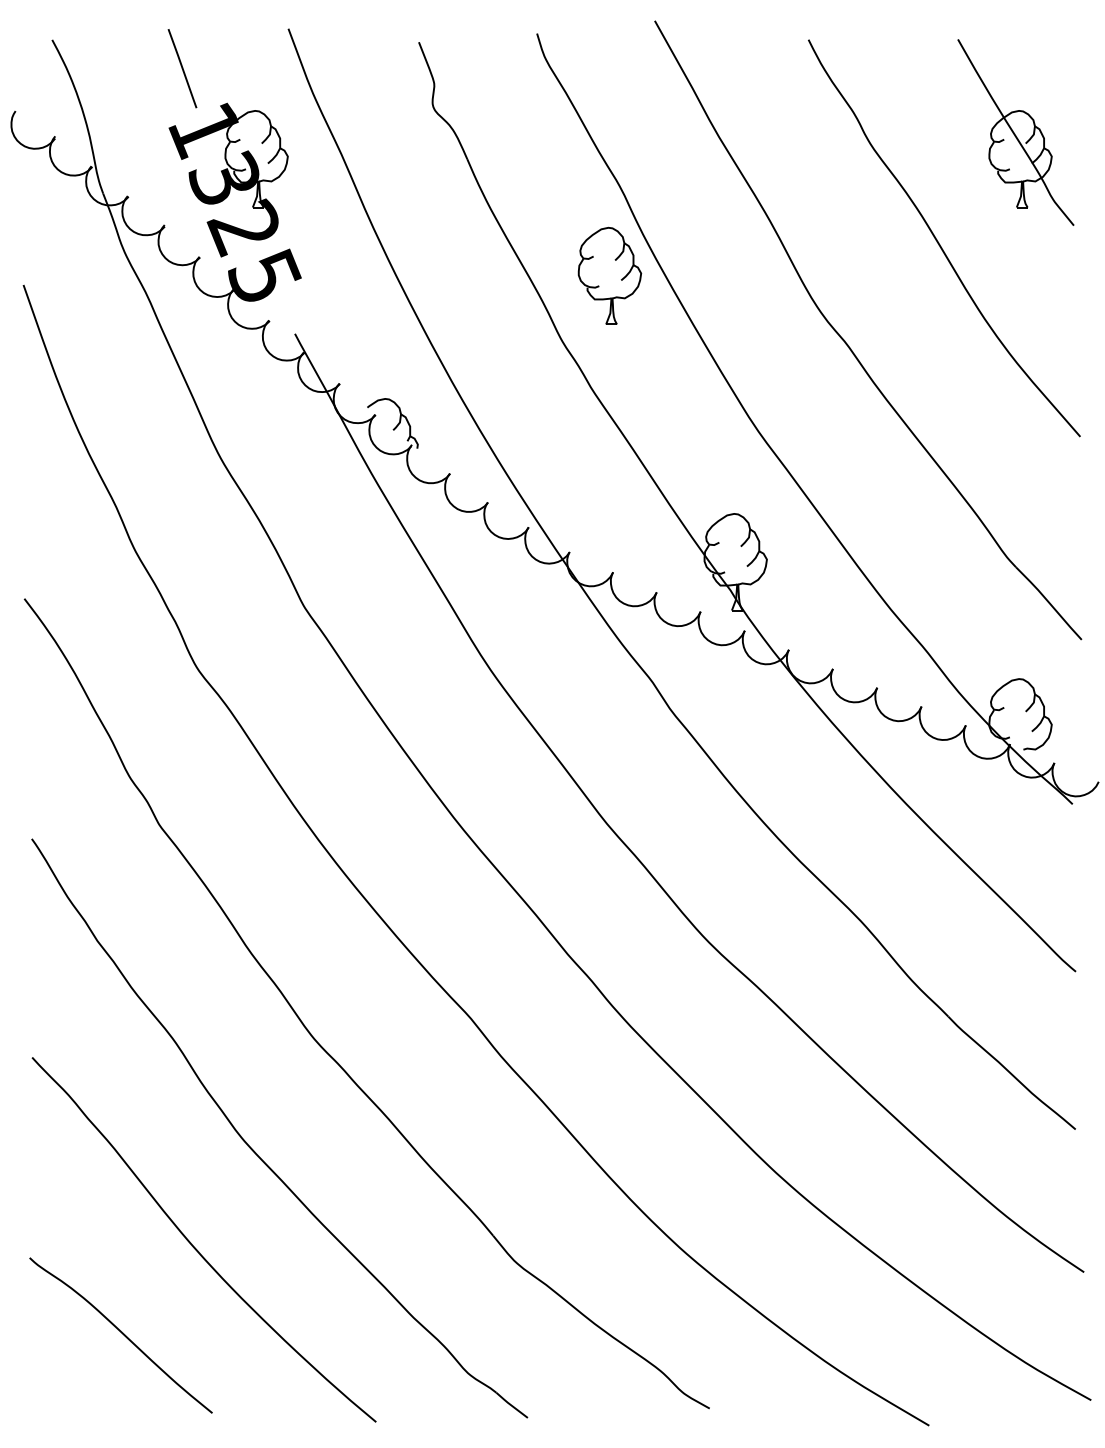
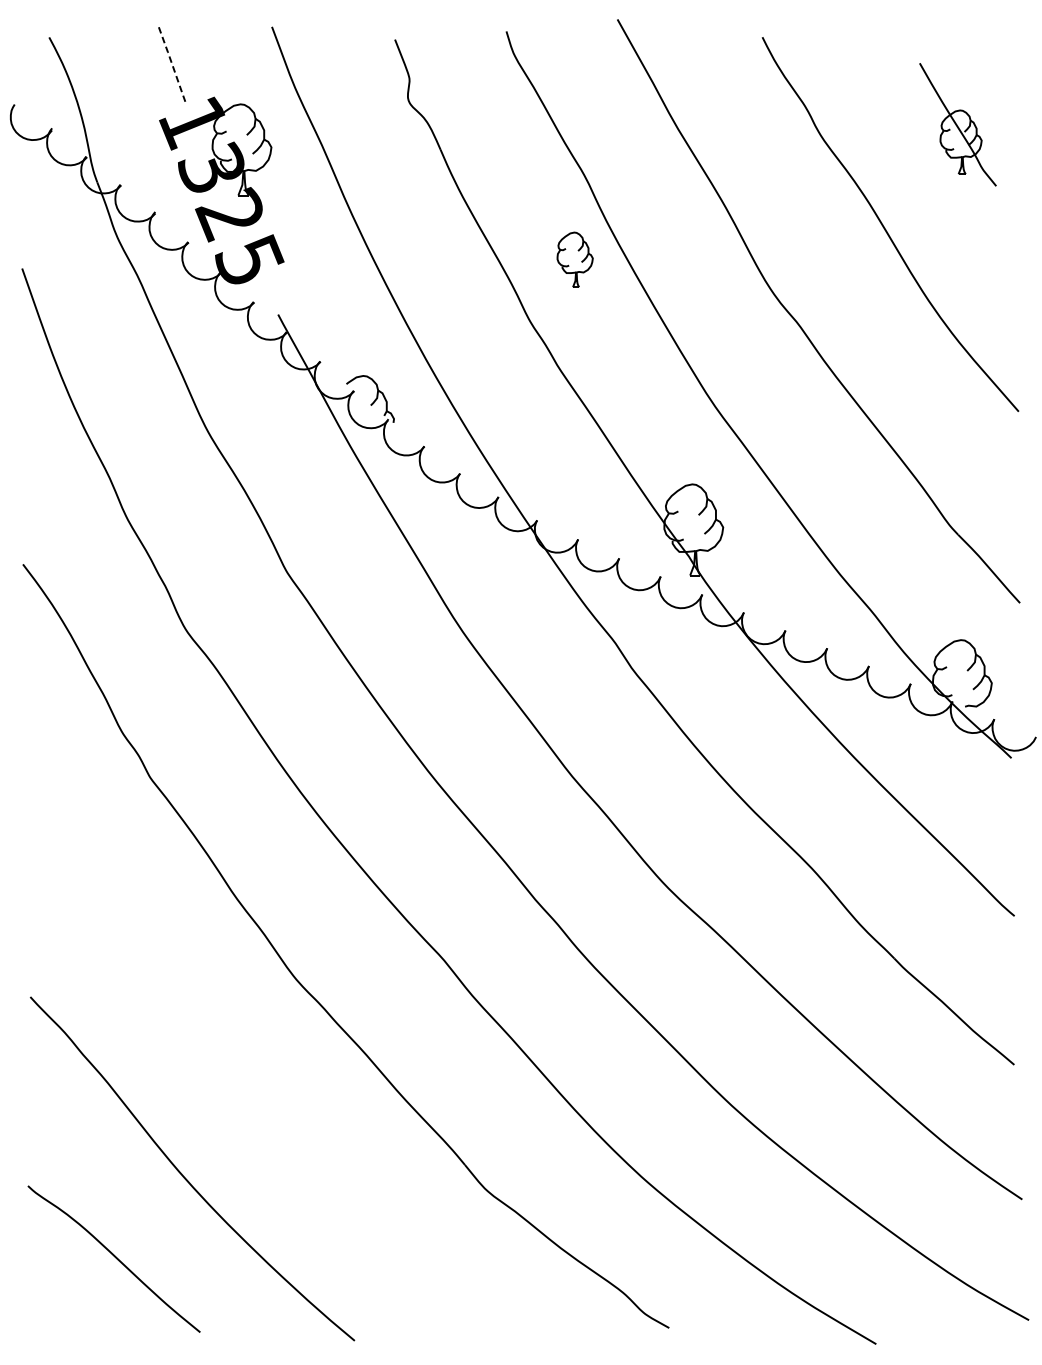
line: (182, 68) -> (172, 64), solid -> dashed
part: (1015, 132) -> (957, 124), size x0.7
part: (609, 275) -> (574, 259), size x0.6
part: (255, 1151) -> (240, 1085), removed

